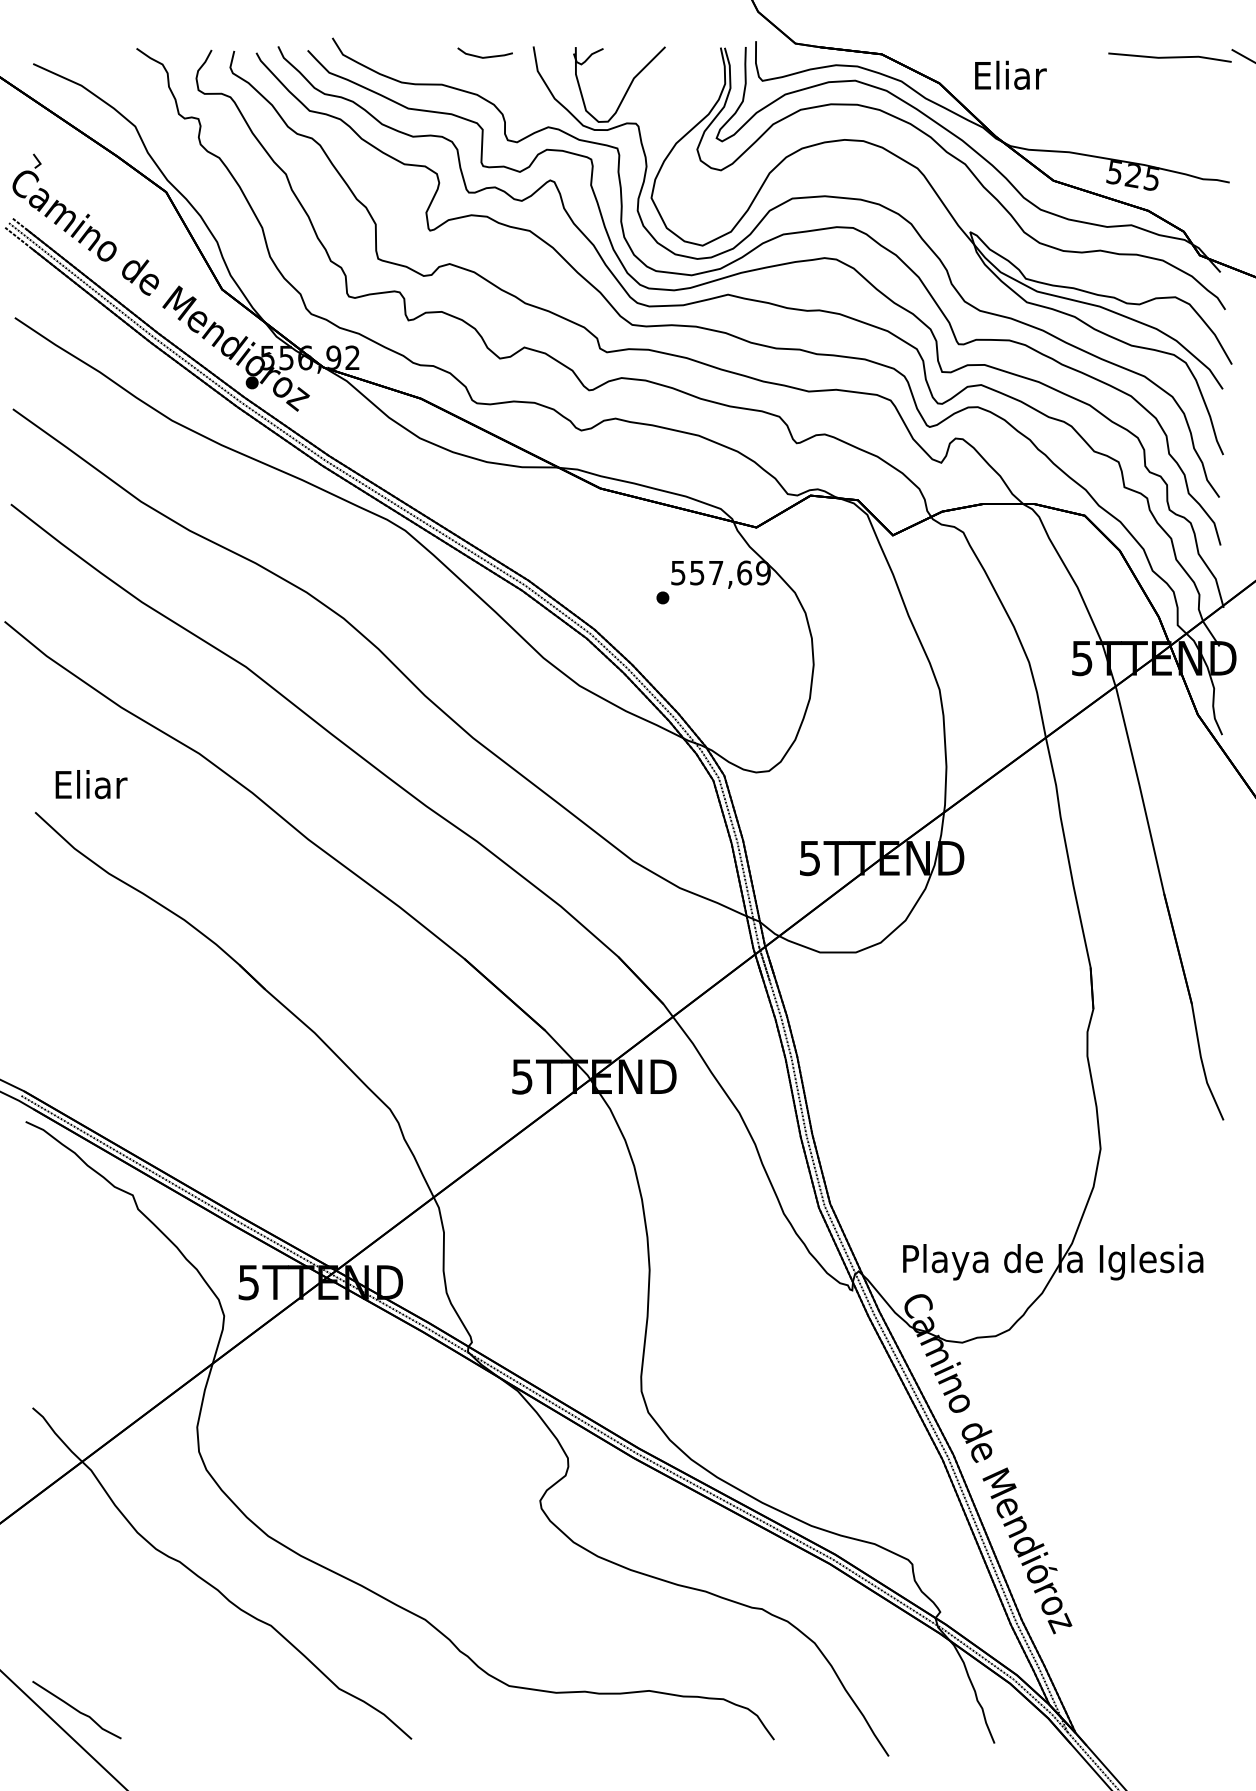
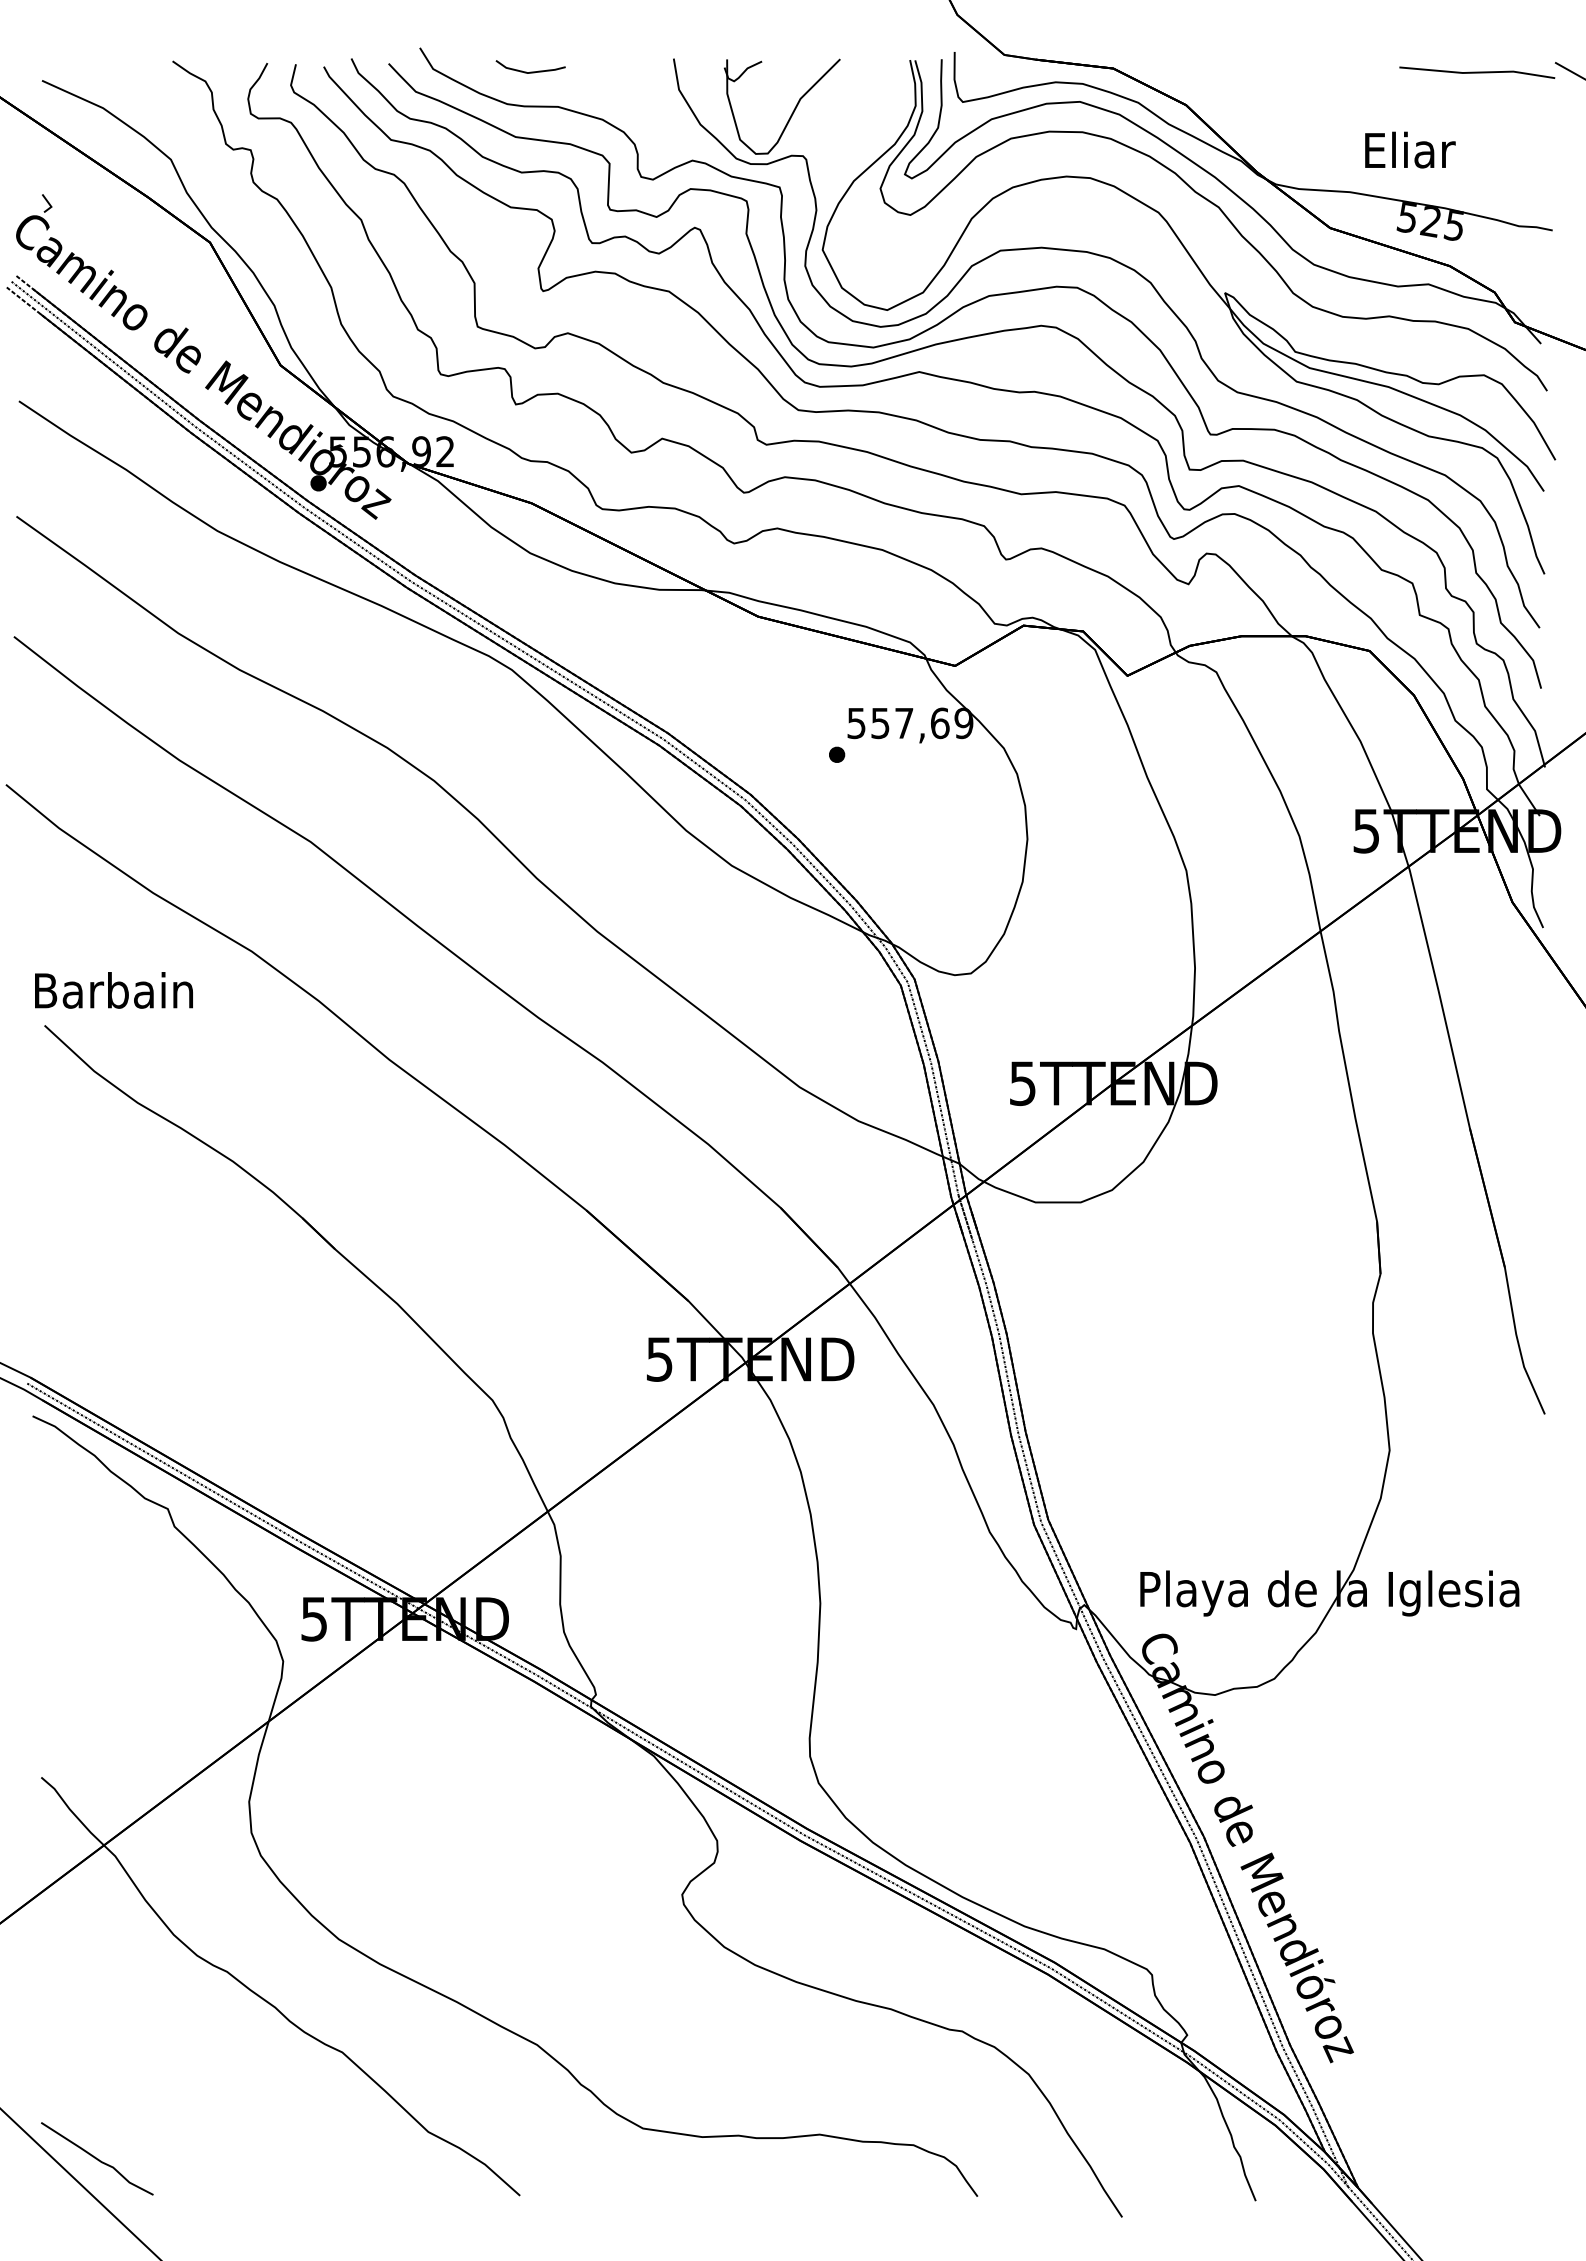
curve: (485, 56) -> (530, 71), moved
text: (1010, 74) -> (1410, 149), moved
text: (89, 784) -> (113, 990), Eliar -> Barbain

